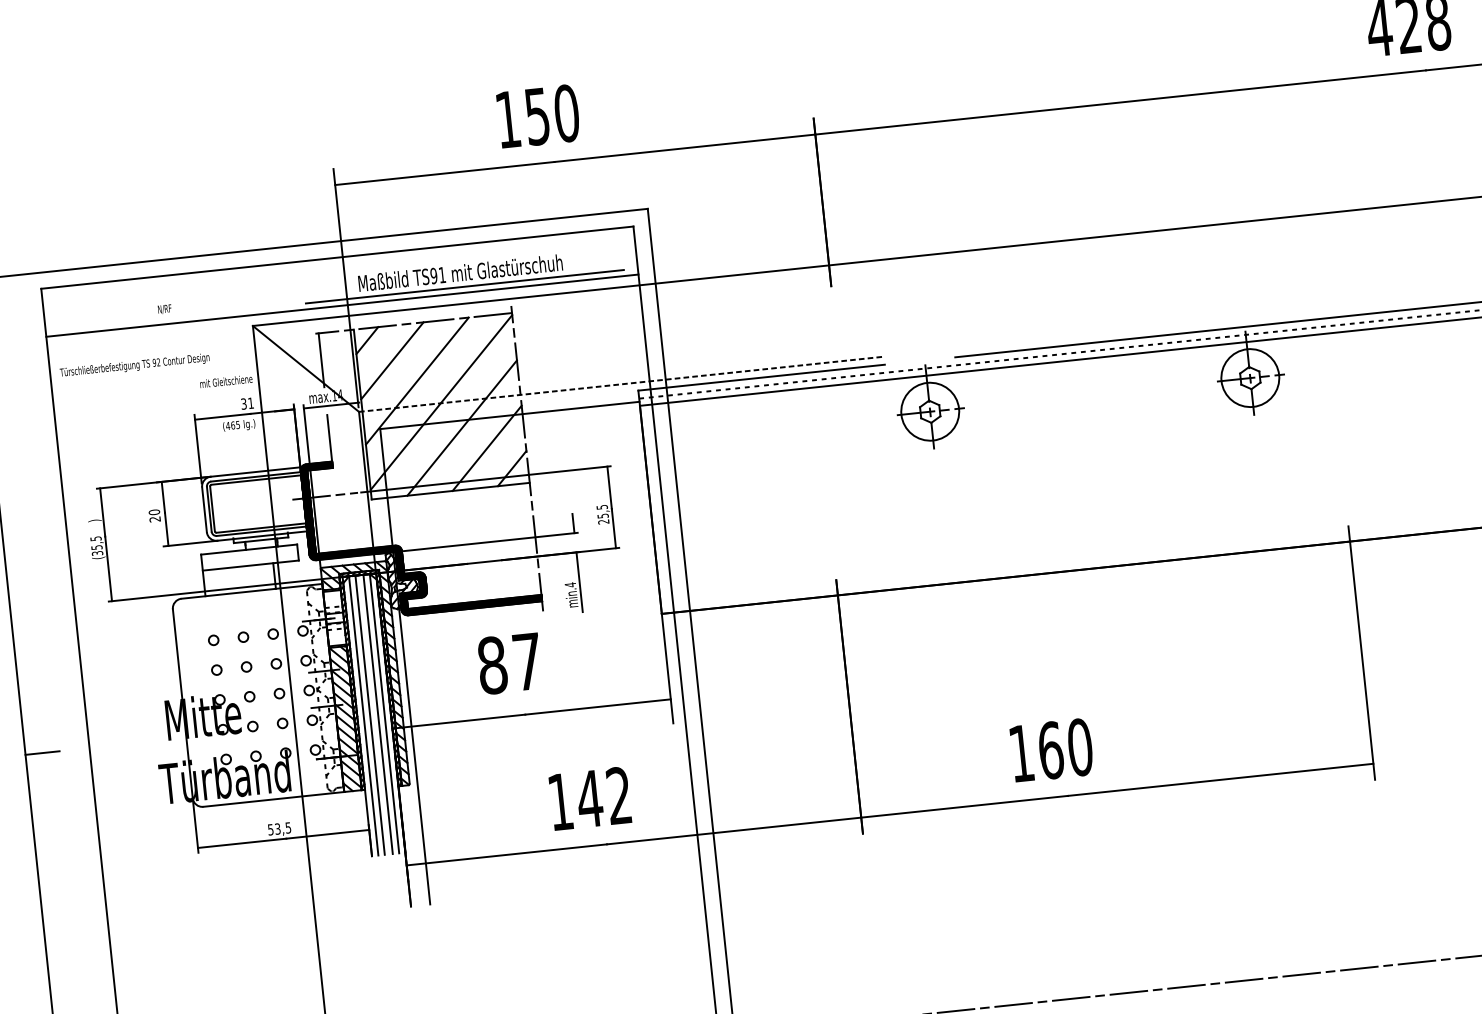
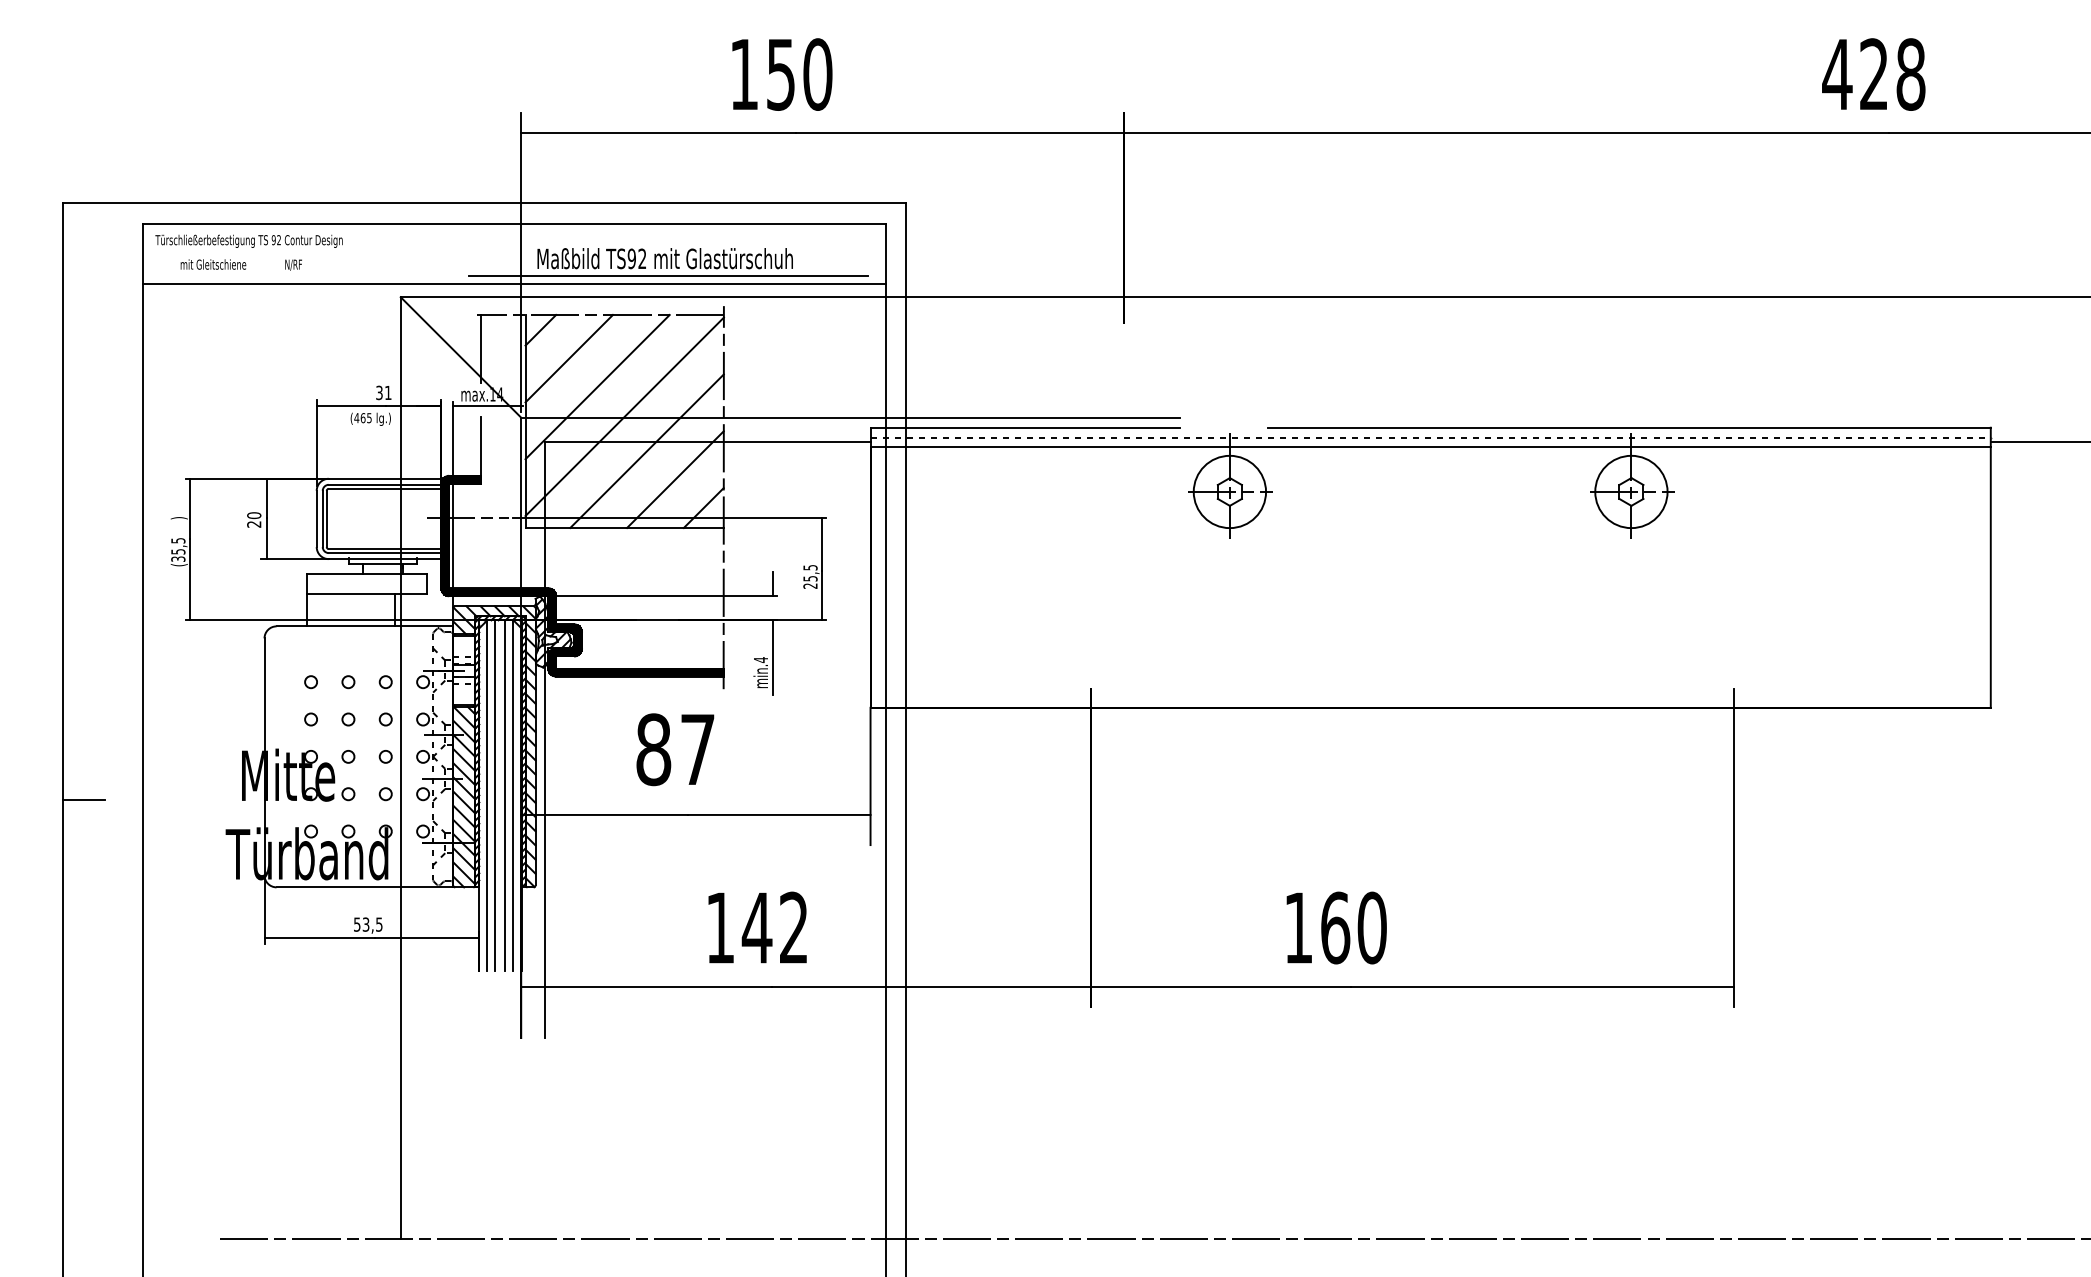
text: (442, 274) -> (642, 258), TS91 -> TS92
text: (134, 365) -> (248, 240), moved
text: (226, 381) -> (213, 264), moved
line: (621, 384) -> (850, 417), dashed -> solid

